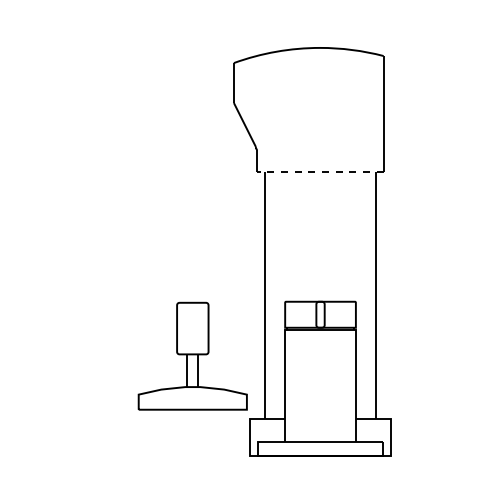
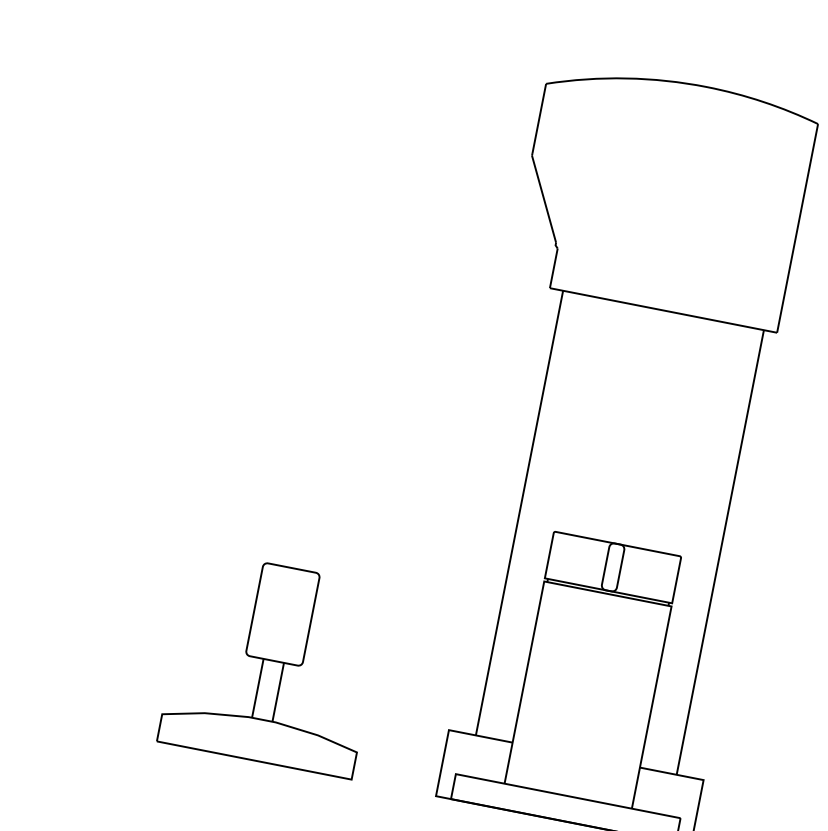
line: (320, 172) -> (663, 311), dashed -> solid
part: (192, 355) -> (272, 662), moved

